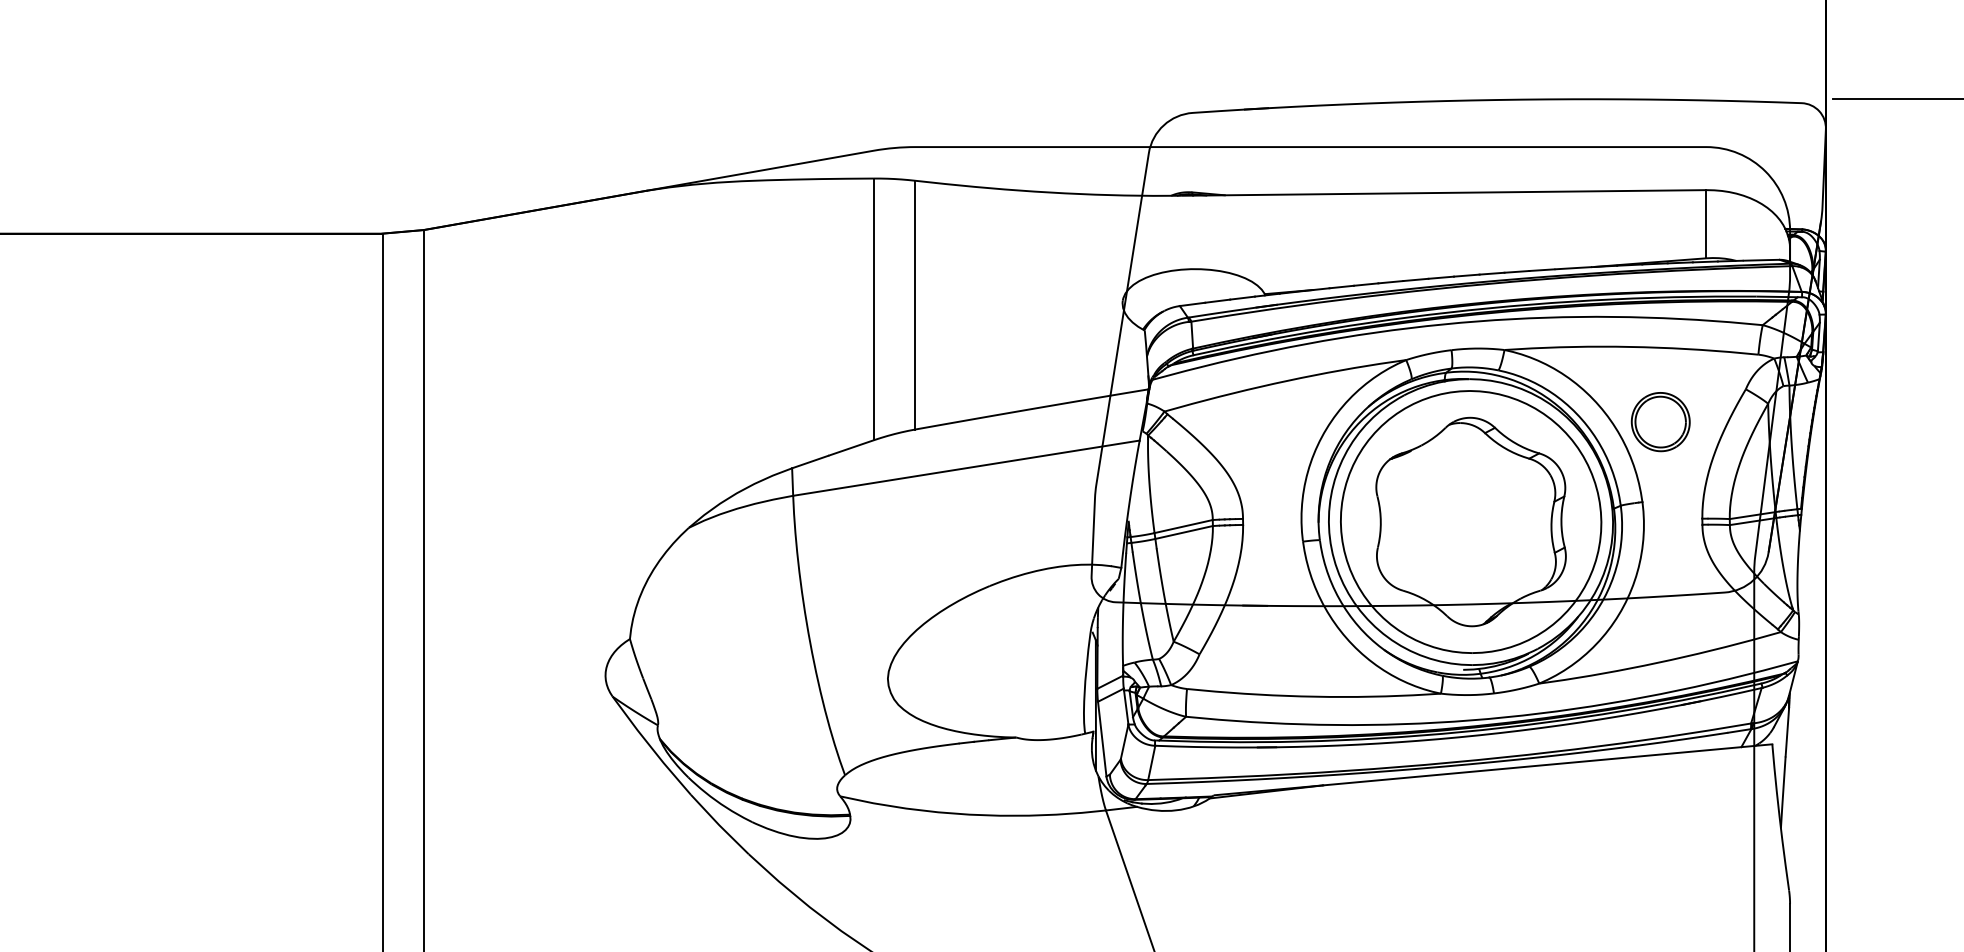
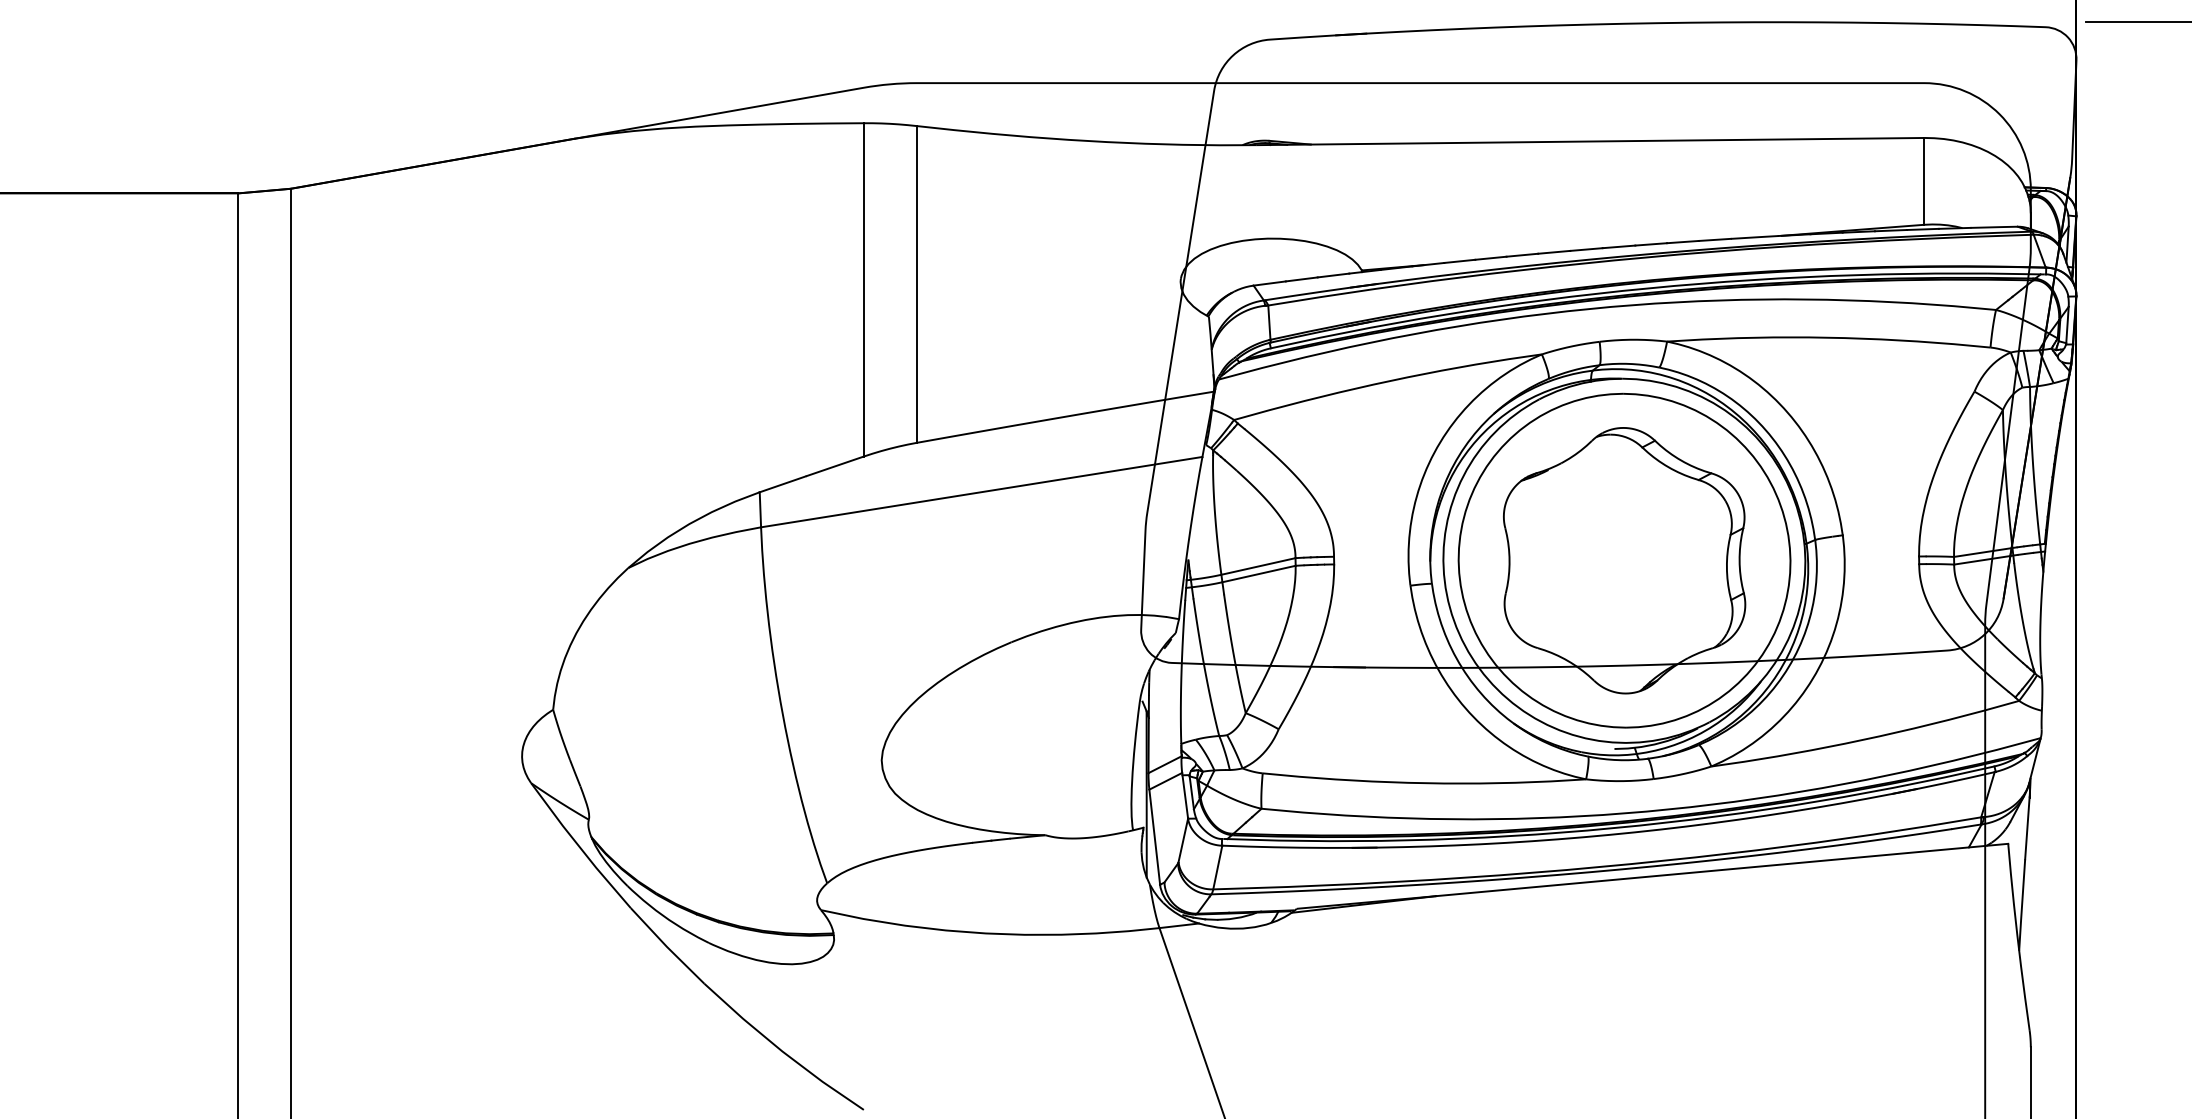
part: (1660, 422) -> (1865, 433), removed

